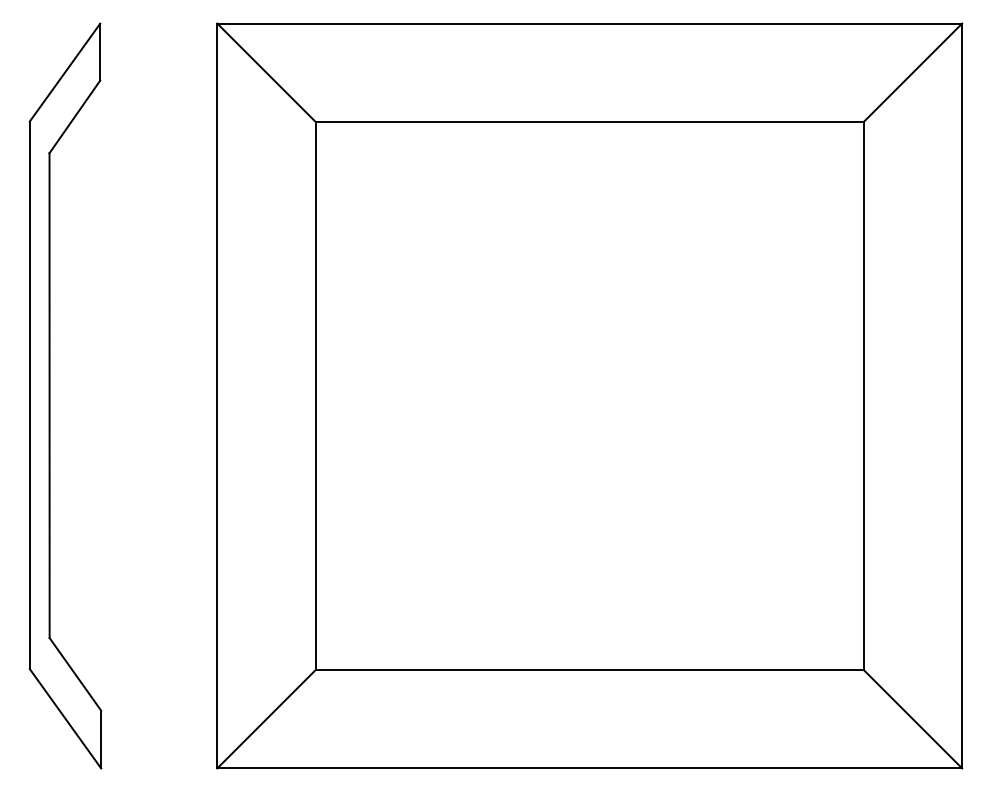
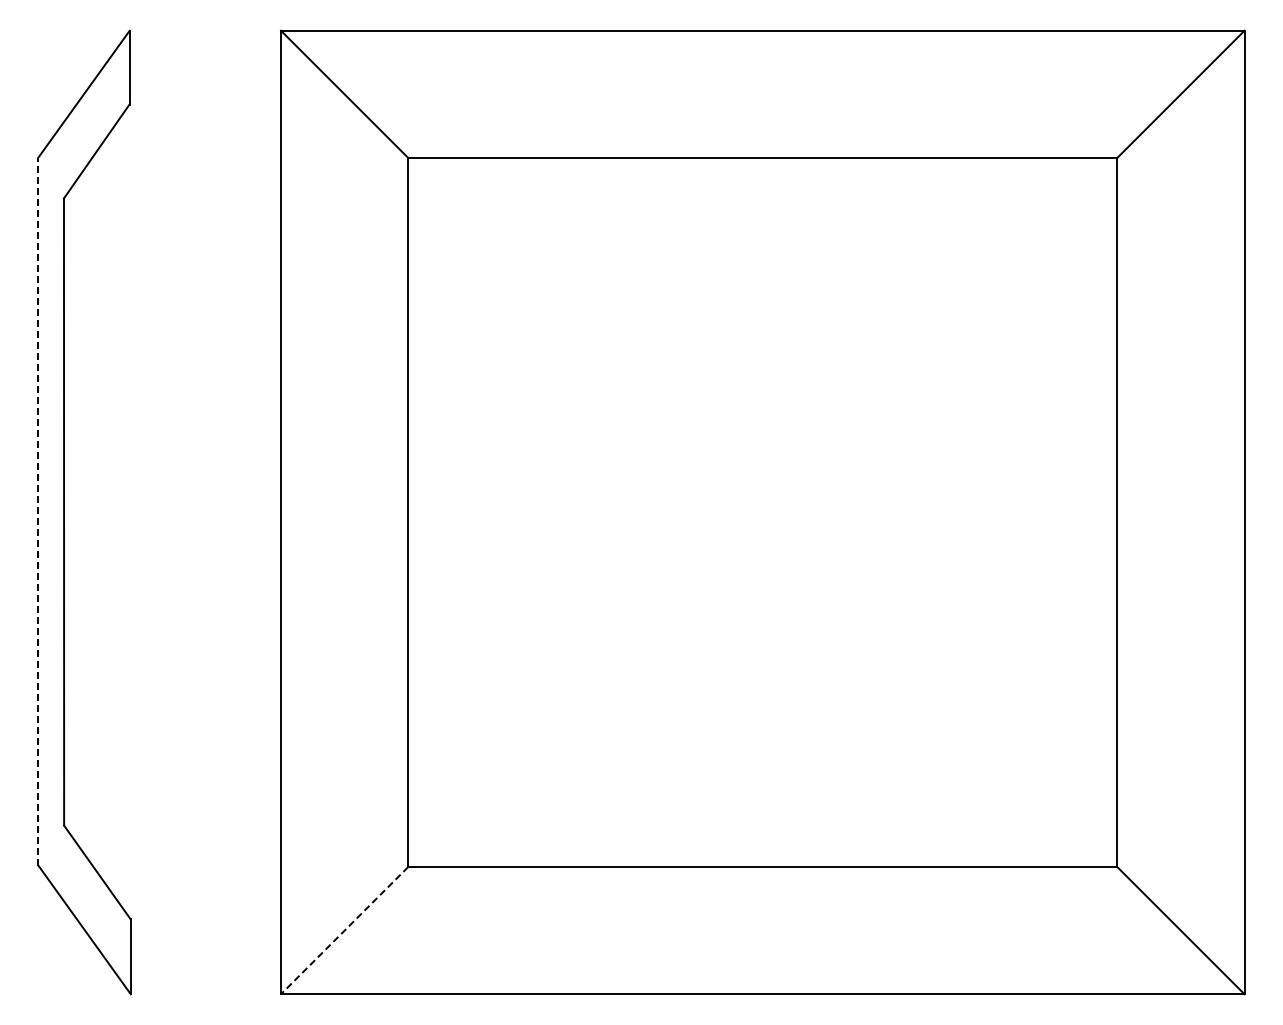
line: (29, 395) -> (38, 511), solid -> dashed
line: (266, 719) -> (344, 930), solid -> dashed

